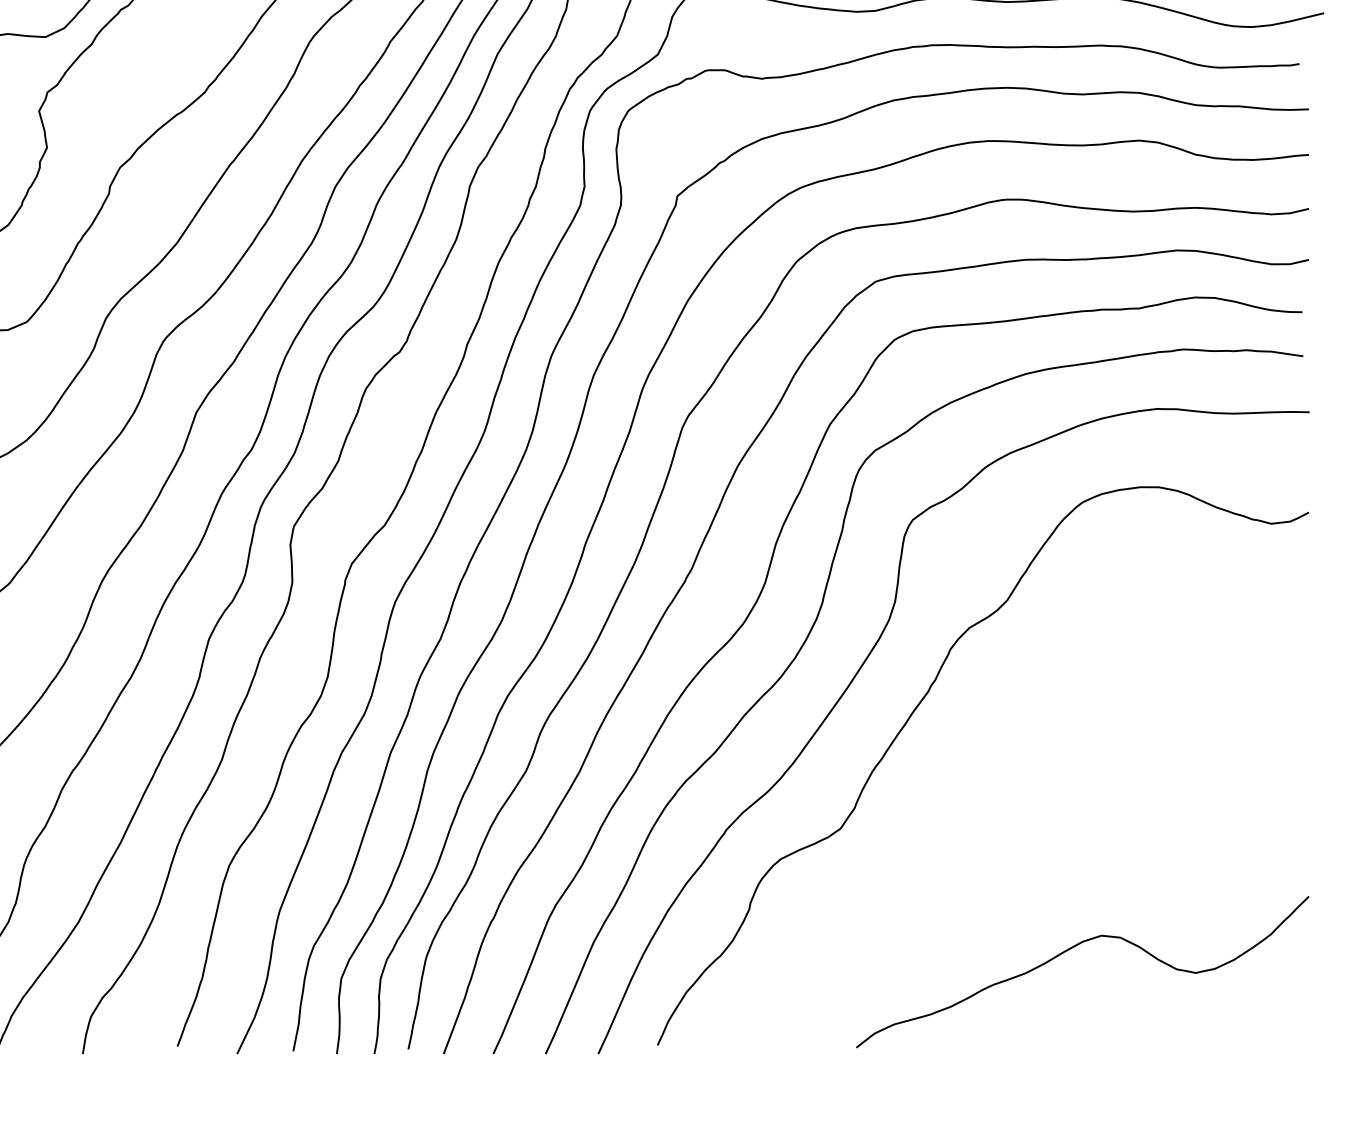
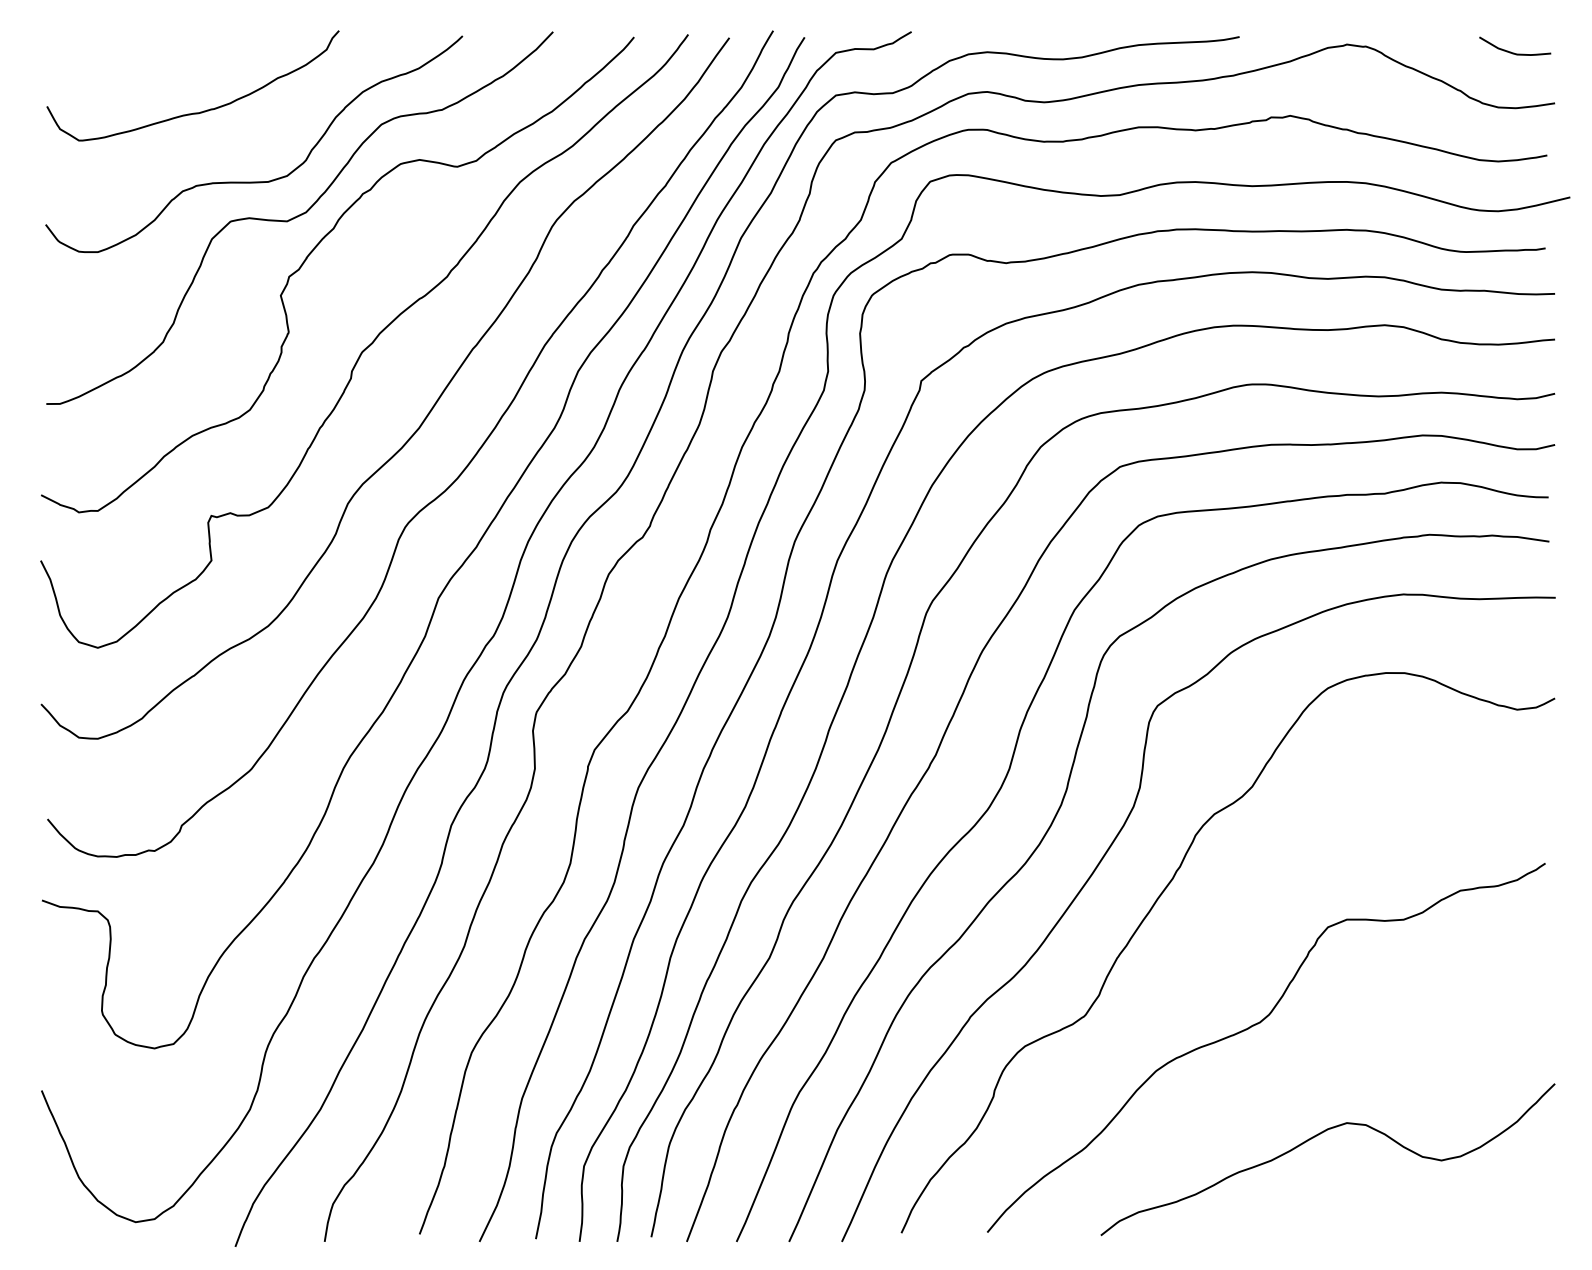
curve: (1011, 838) -> (1256, 1025), added

